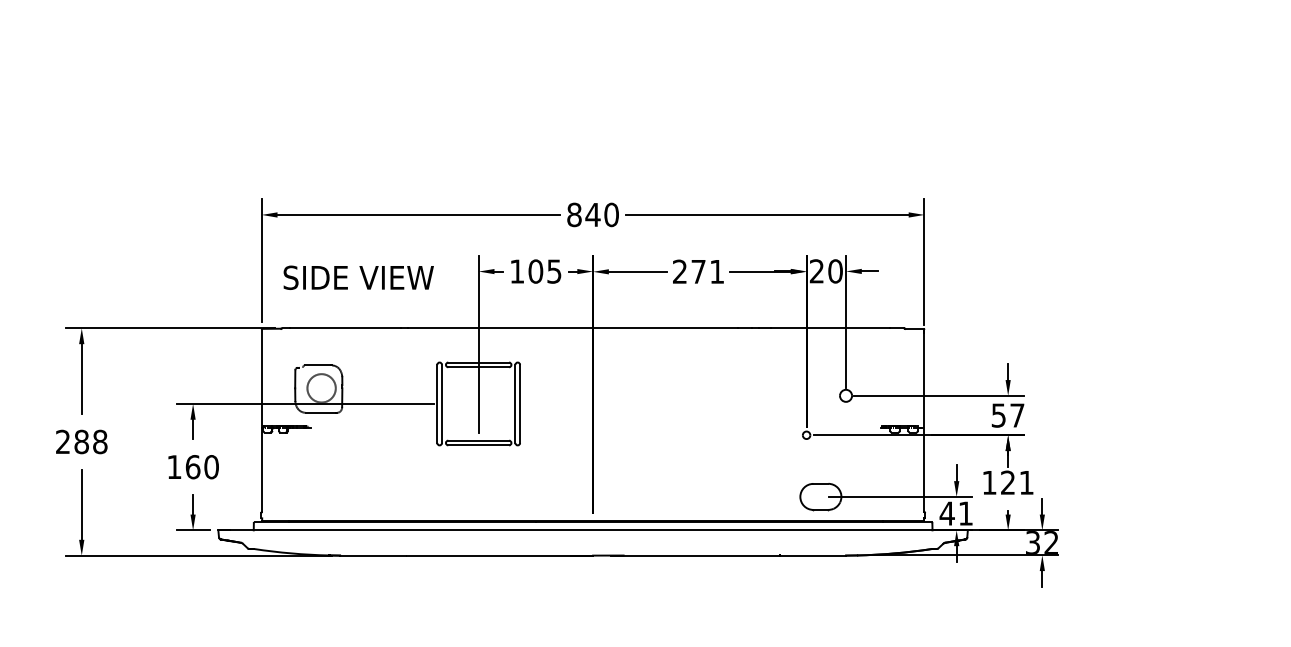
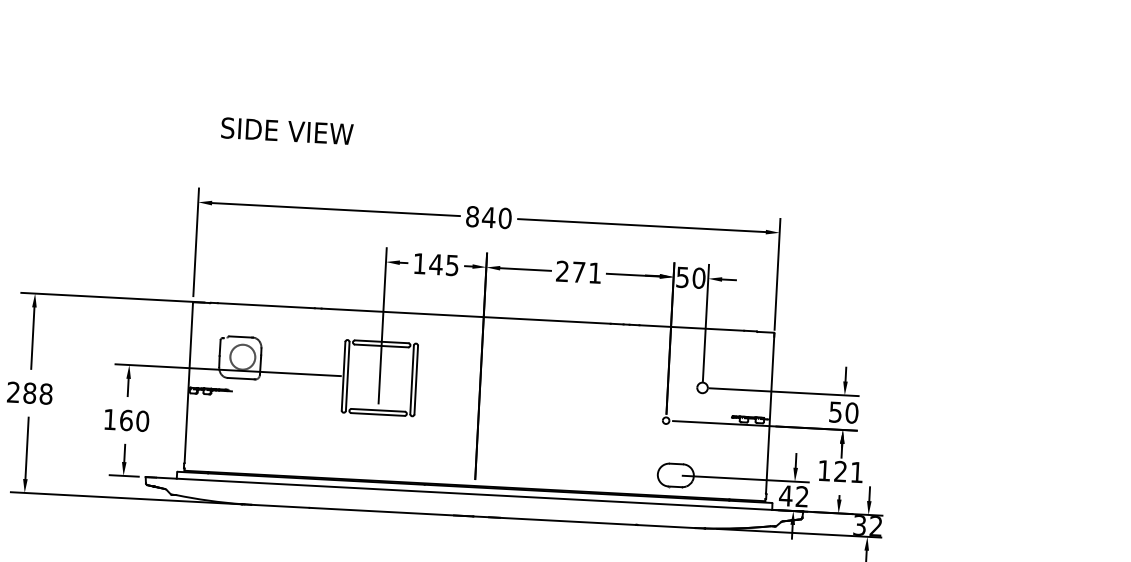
text: (535, 271) -> (435, 264), 105 -> 145
text: (816, 271) -> (682, 277), 20 -> 50
text: (358, 277) -> (287, 130), moved
text: (1017, 415) -> (852, 413), 57 -> 50
text: (965, 513) -> (801, 496), 41 -> 42

